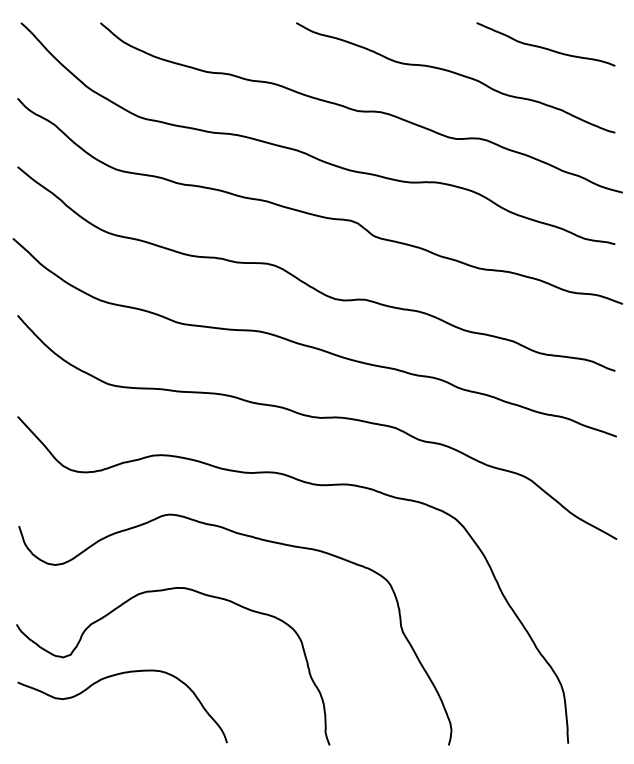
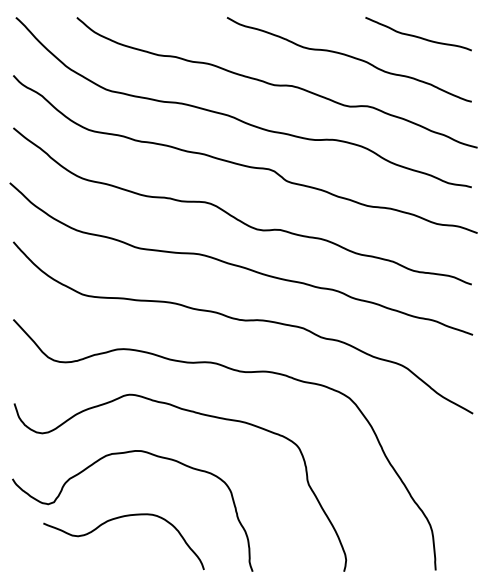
curve: (112, 677) -> (116, 519), moved

